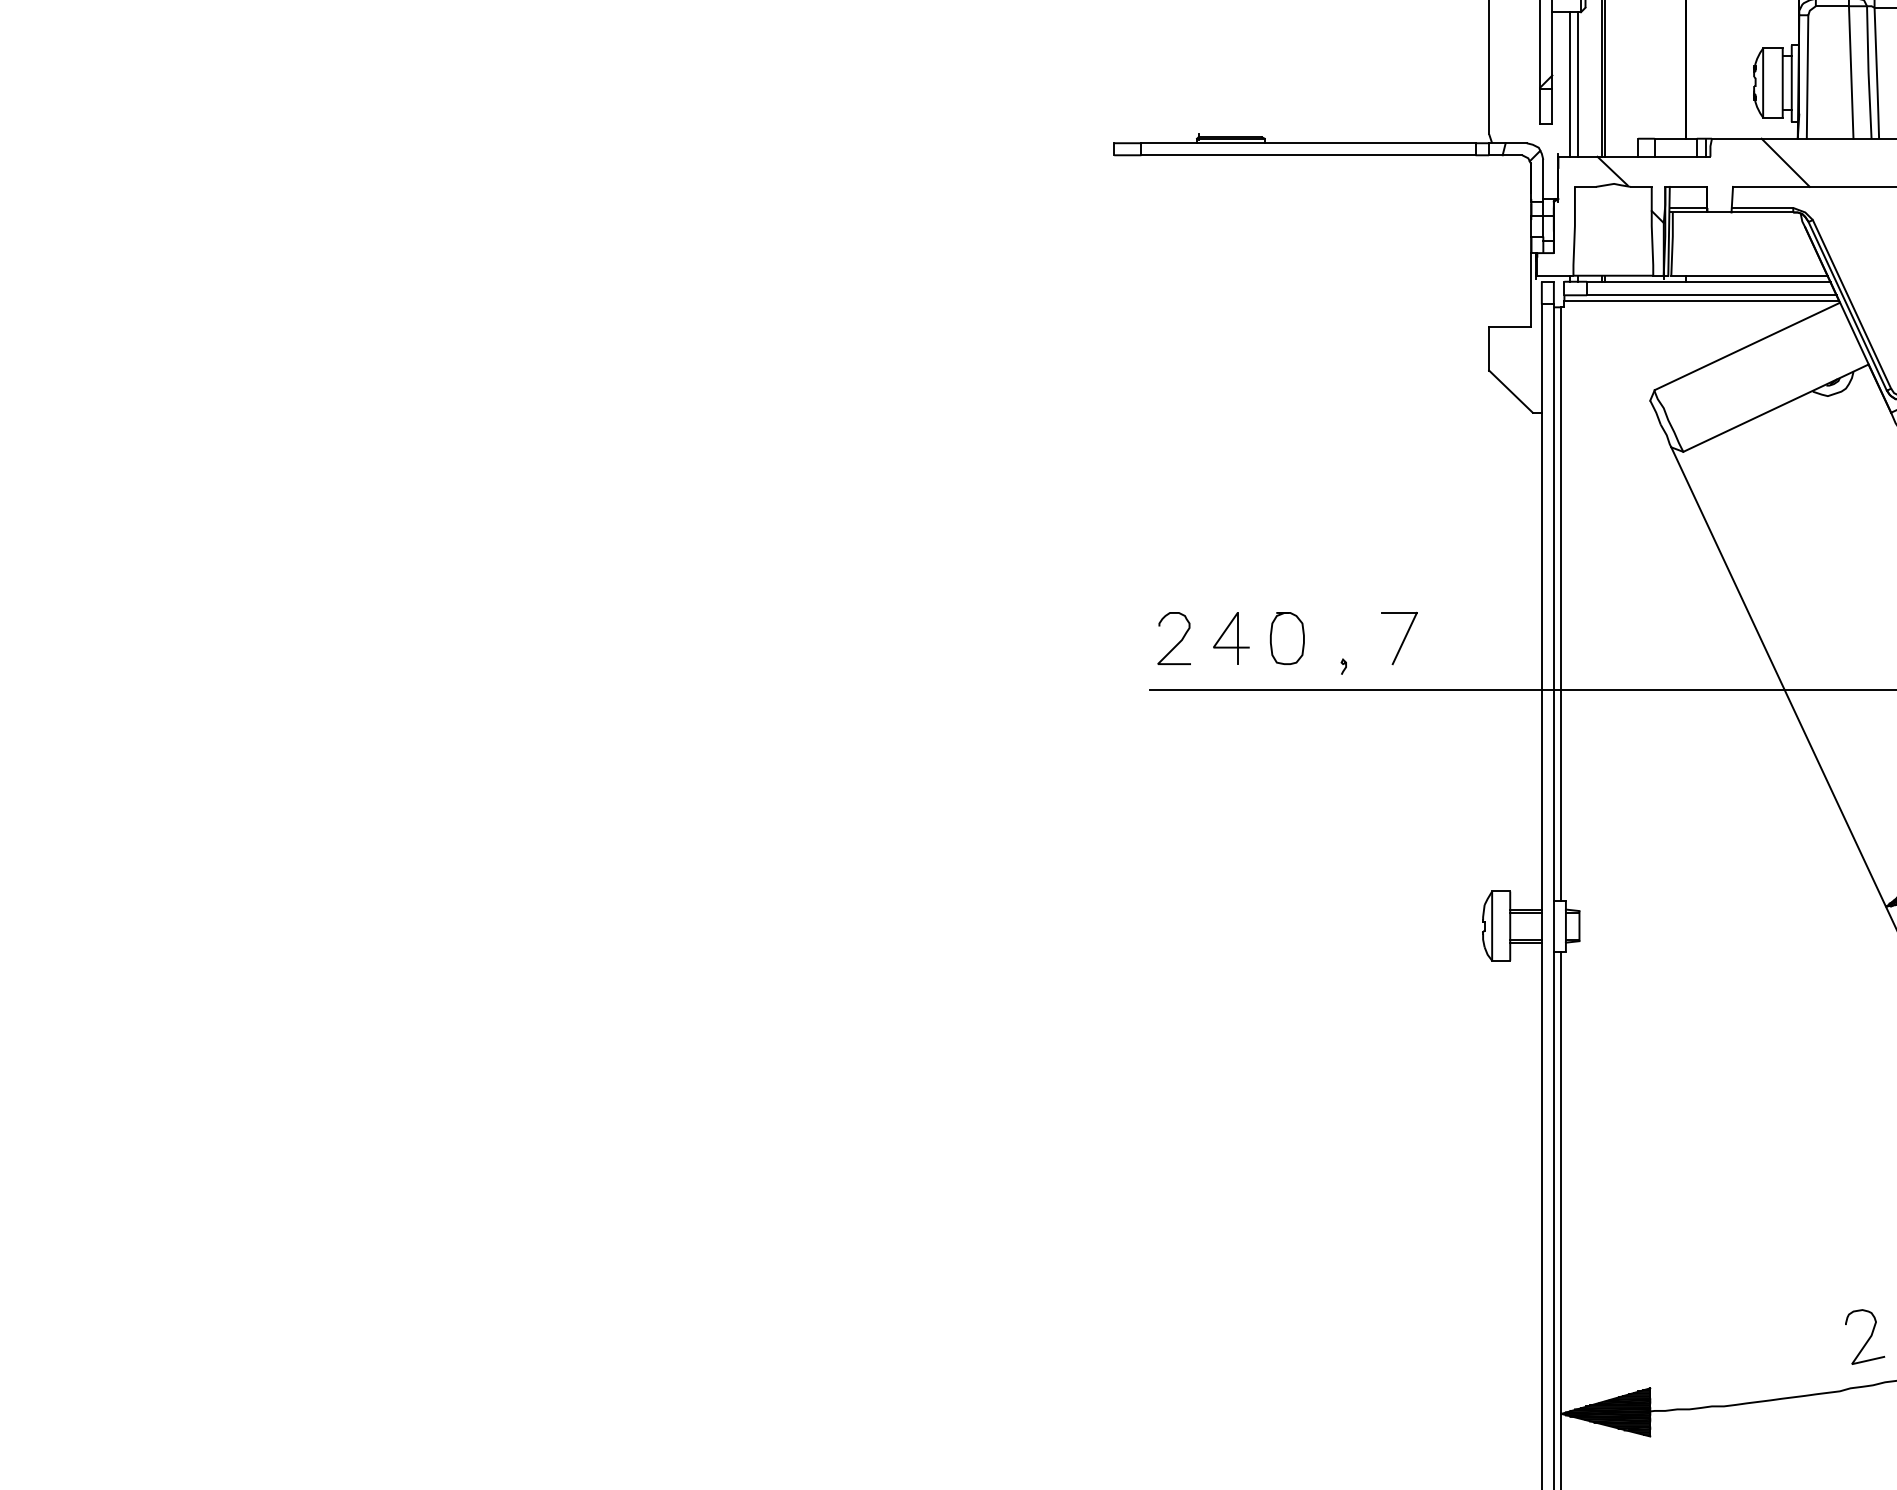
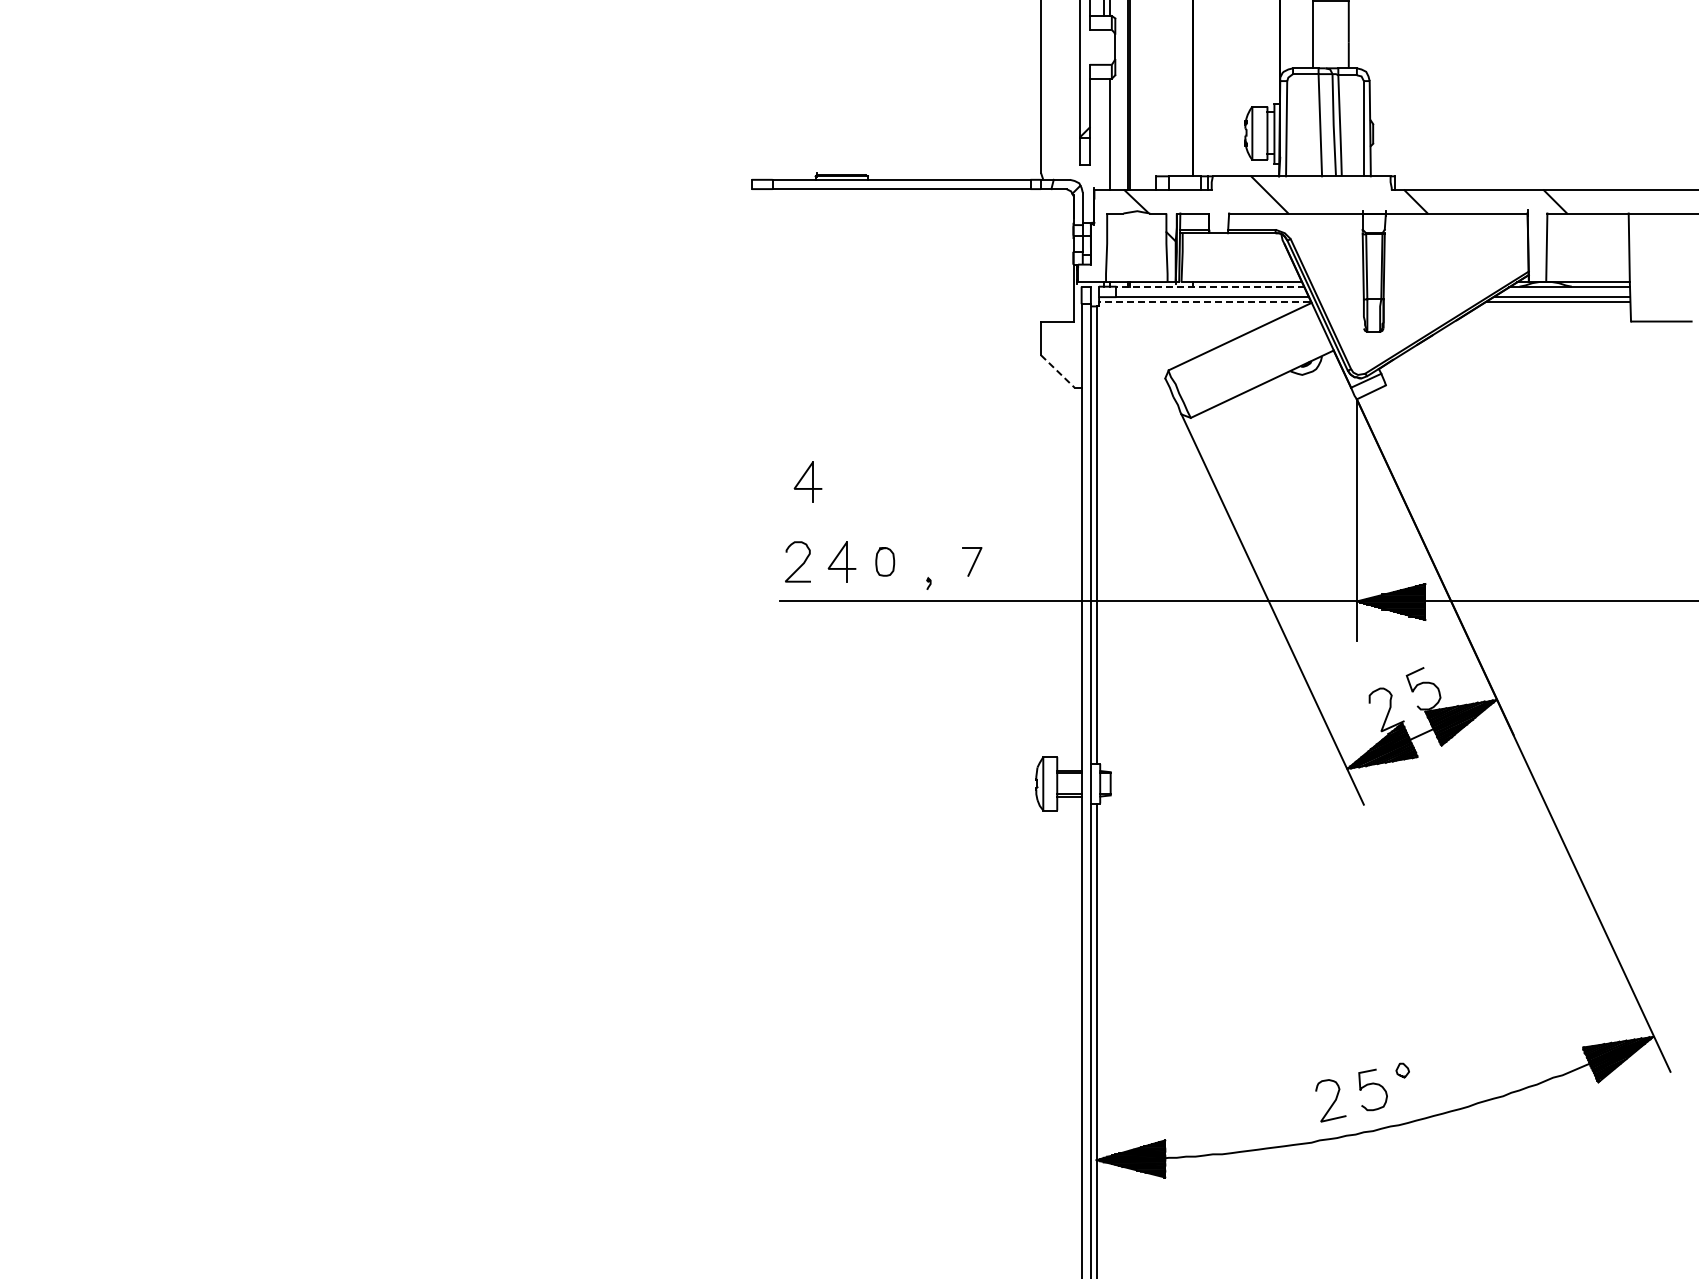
line: (1570, 84) -> (1103, 134), removed
line: (1708, 281) -> (1210, 286), solid -> dashed
line: (1701, 300) -> (1204, 301), solid -> dashed
line: (1511, 391) -> (1058, 371), solid -> dashed
part: (1186, 534) -> (807, 481), added
part: (1286, 637) -> (884, 561), size x0.7
part: (1400, 637) -> (972, 561), size x0.7

